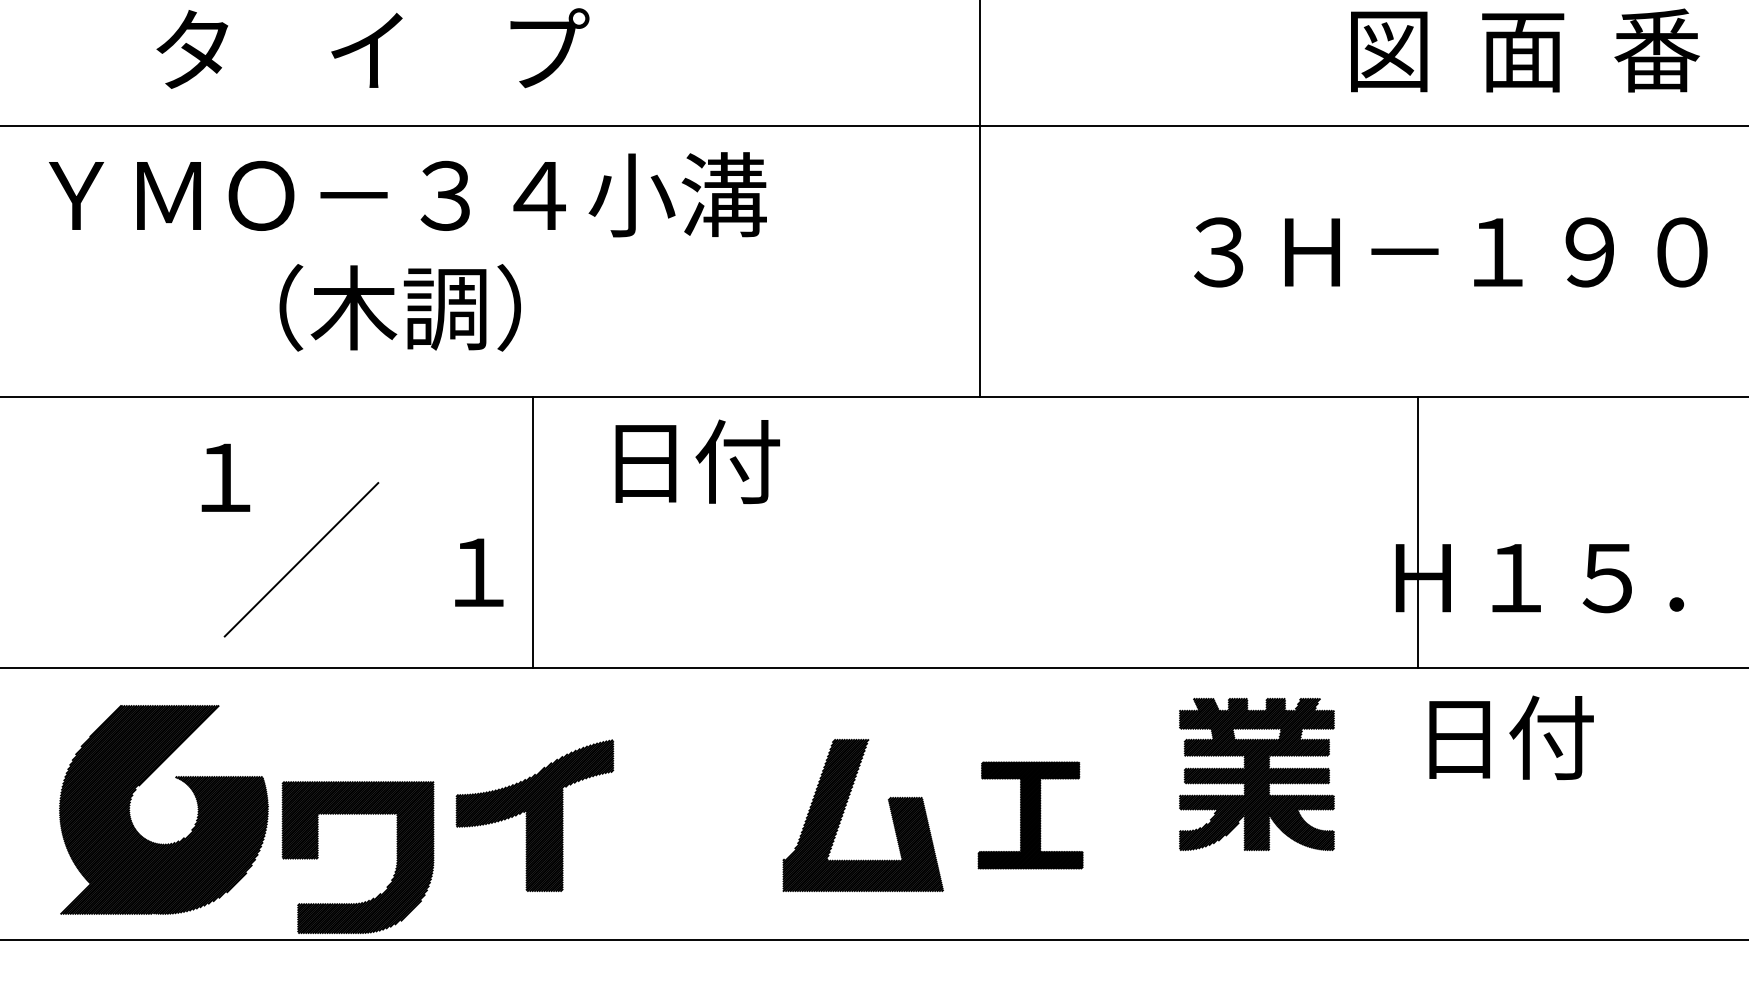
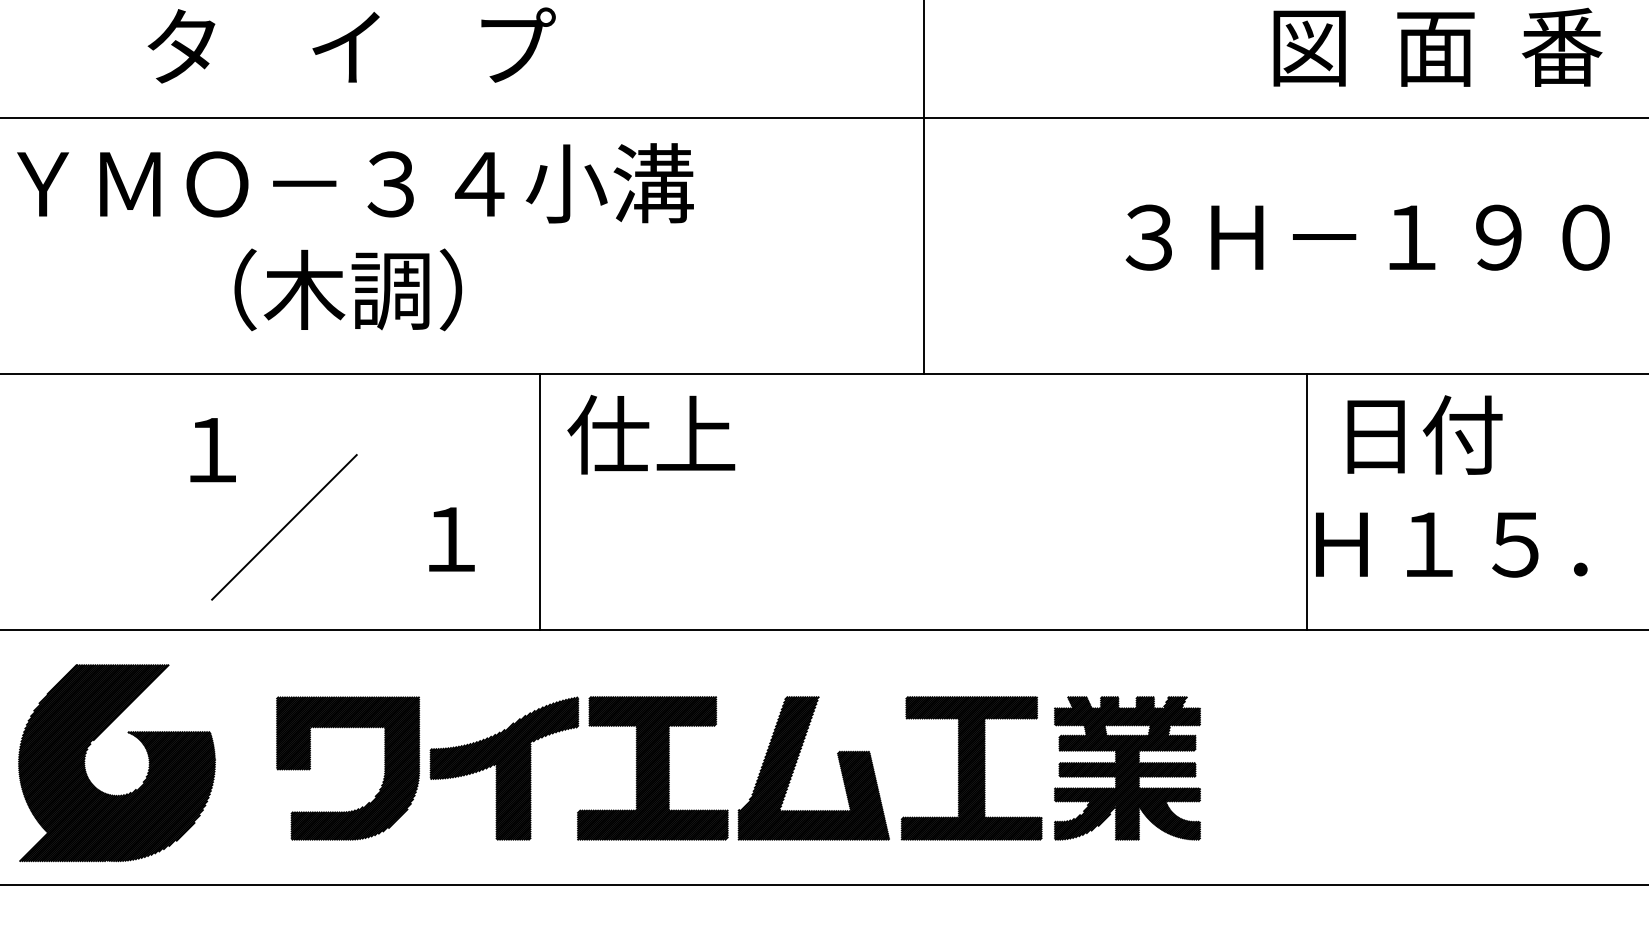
text: (407, 251) -> (355, 236), moved
text: (690, 461) -> (651, 434), 日付 -> 仕上
line: (532, 532) -> (539, 501), moved
line: (1417, 532) -> (1307, 501), moved
text: (1511, 737) -> (1424, 434), moved
part: (1256, 774) -> (1127, 768), moved
part: (136, 790) -> (91, 744), moved
part: (692, 815) -> (652, 768), added
part: (1030, 815) -> (971, 768), size x1.43
part: (318, 857) -> (310, 768), moved

